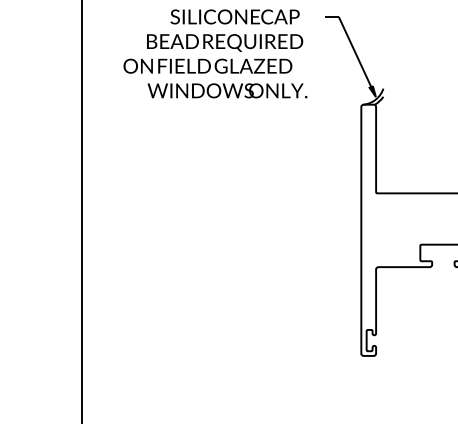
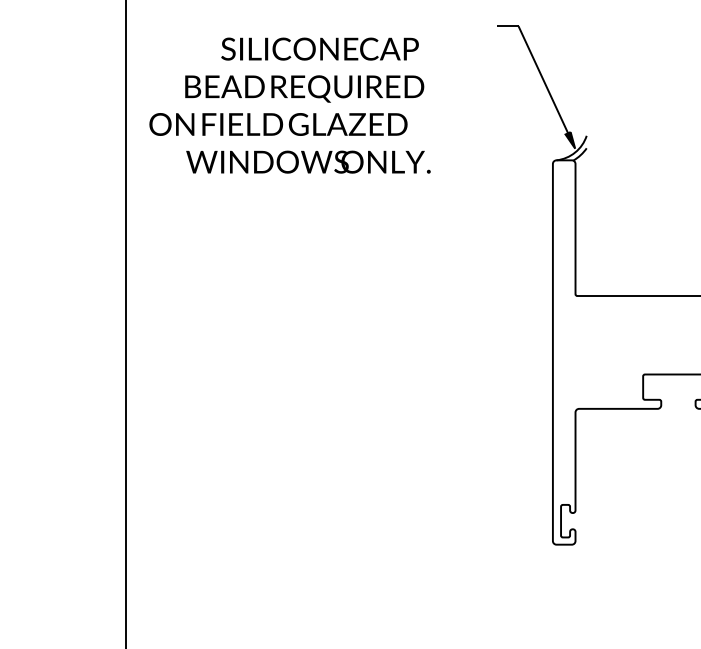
text: (215, 53) -> (290, 105), moved

